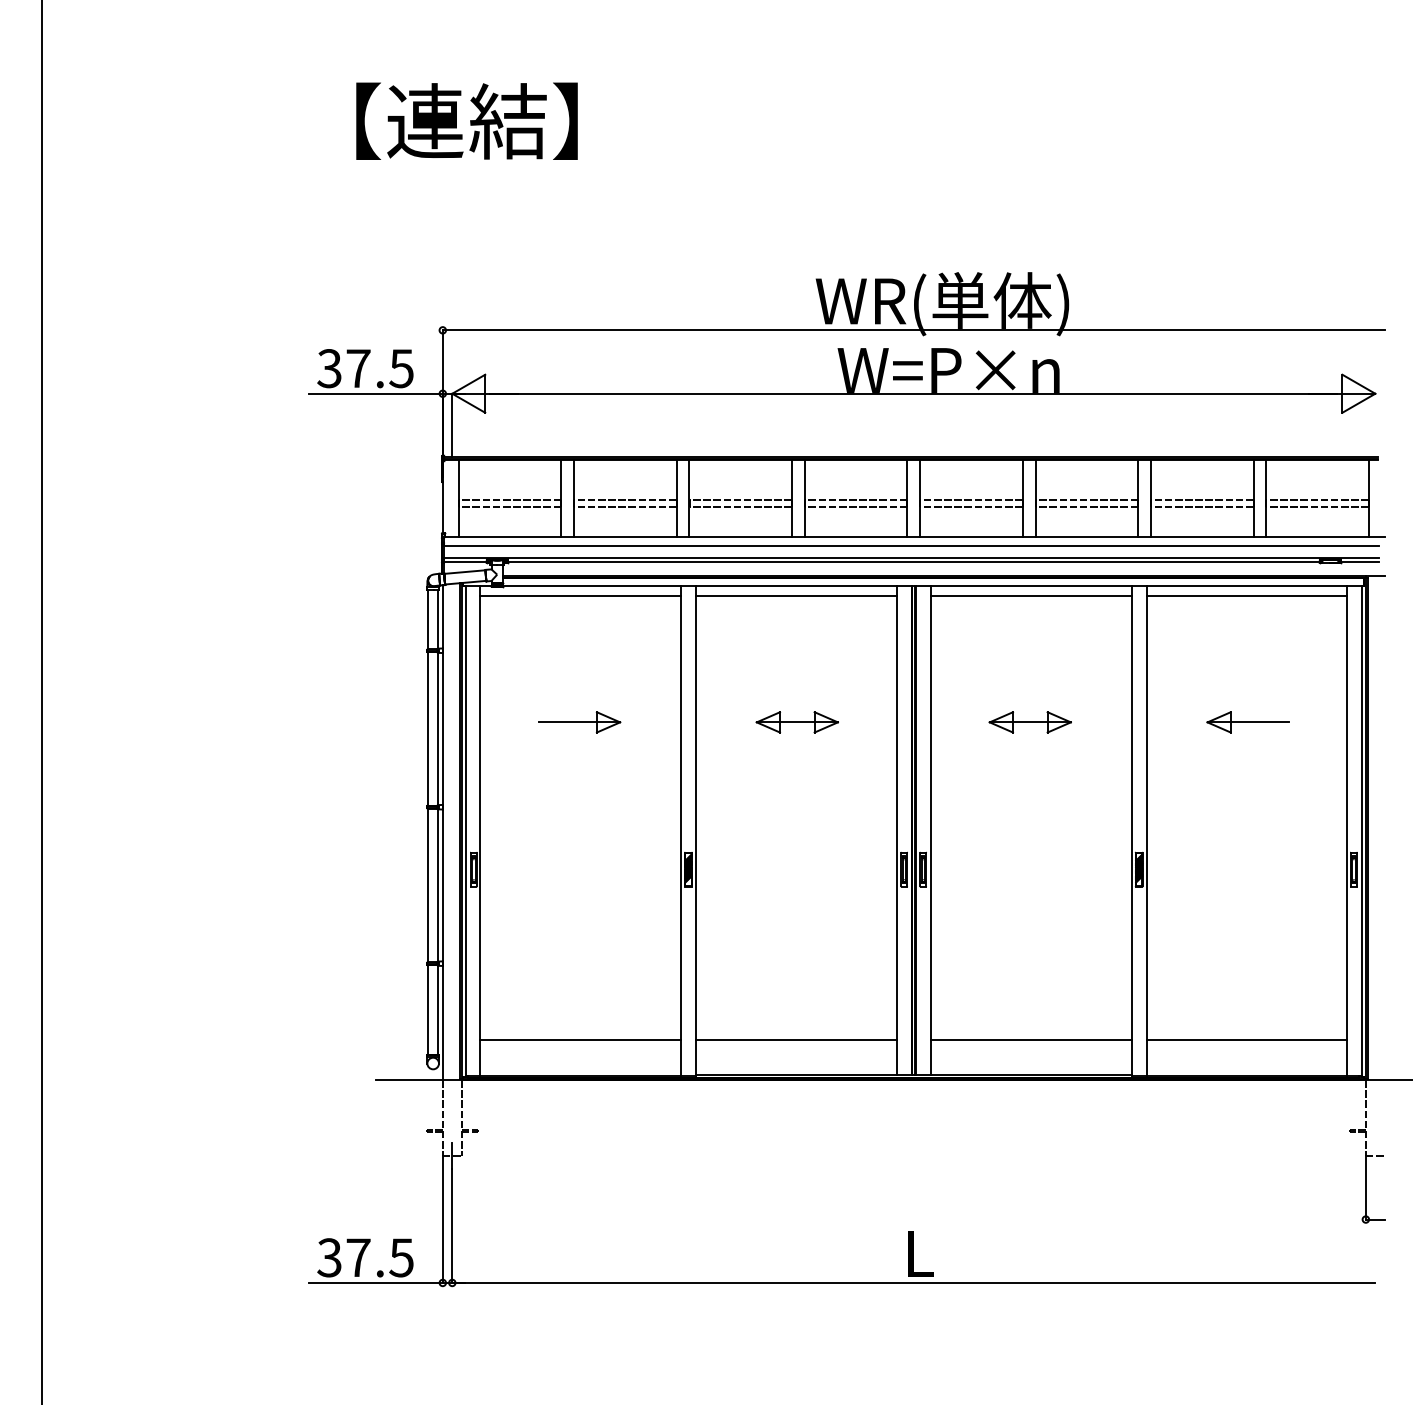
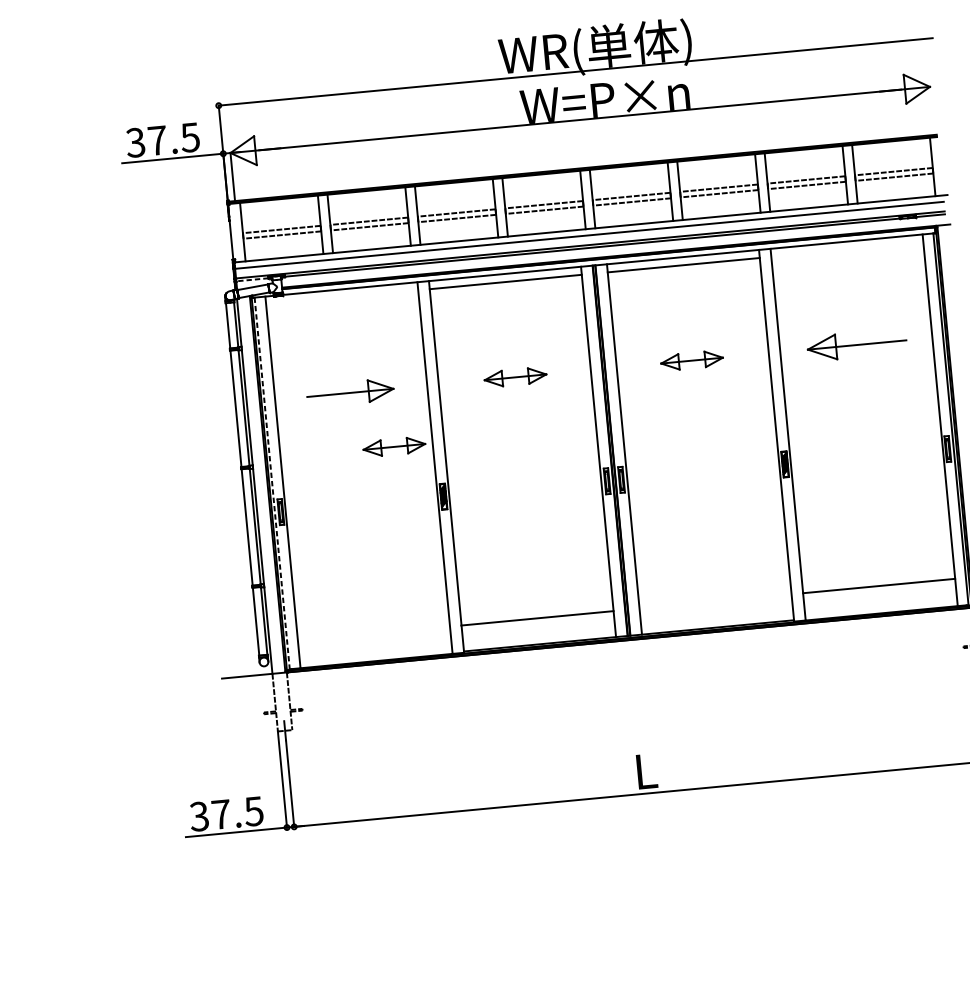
line: (464, 562) -> (251, 280), solid -> dashed
line: (580, 596) -> (342, 297), removed
line: (1246, 596) -> (846, 249), removed
part: (579, 722) -> (350, 393), size x1.4
part: (1247, 722) -> (856, 345), size x1.6
part: (629, 798) -> (393, 447), added
line: (466, 831) -> (272, 483), solid -> dashed
line: (580, 1040) -> (373, 633), removed
line: (1030, 1040) -> (715, 601), removed

